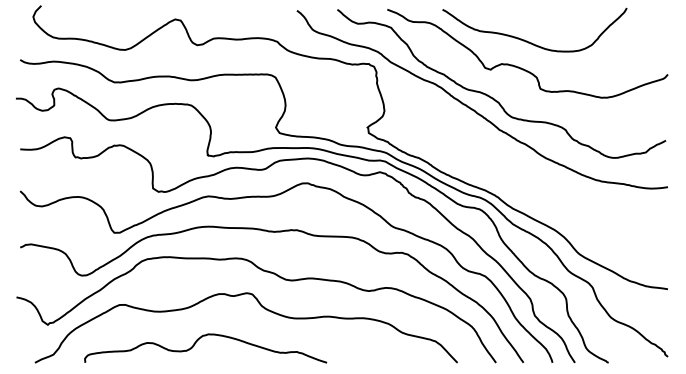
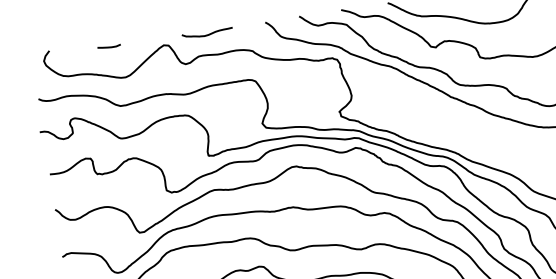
curve: (111, 11) -> (109, 46), added
curve: (227, 14) -> (207, 34), added

